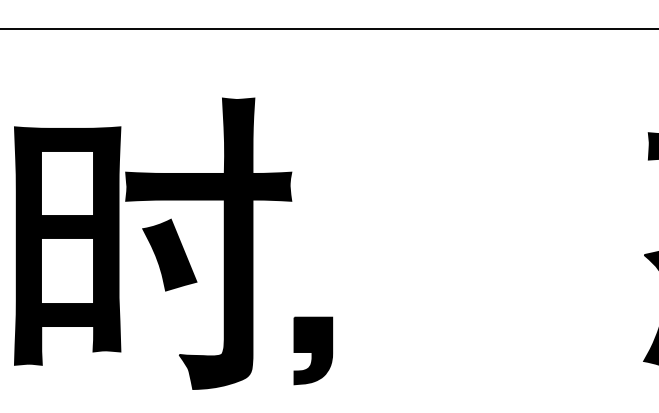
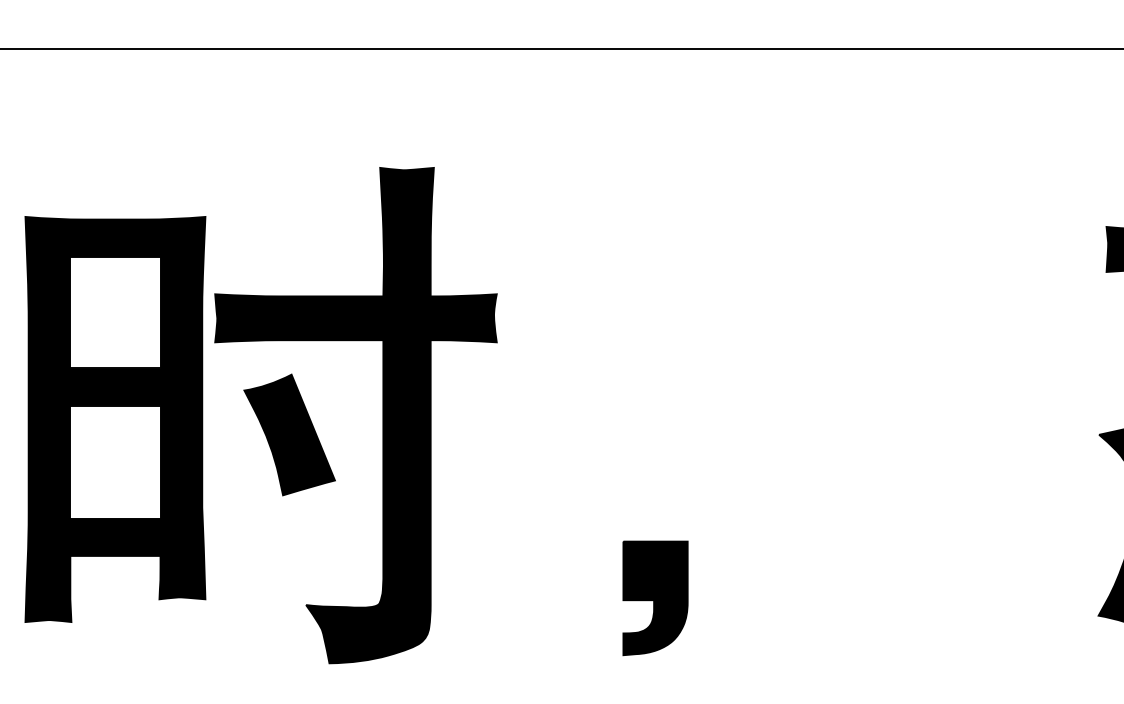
part: (313, 350) -> (655, 597), moved

